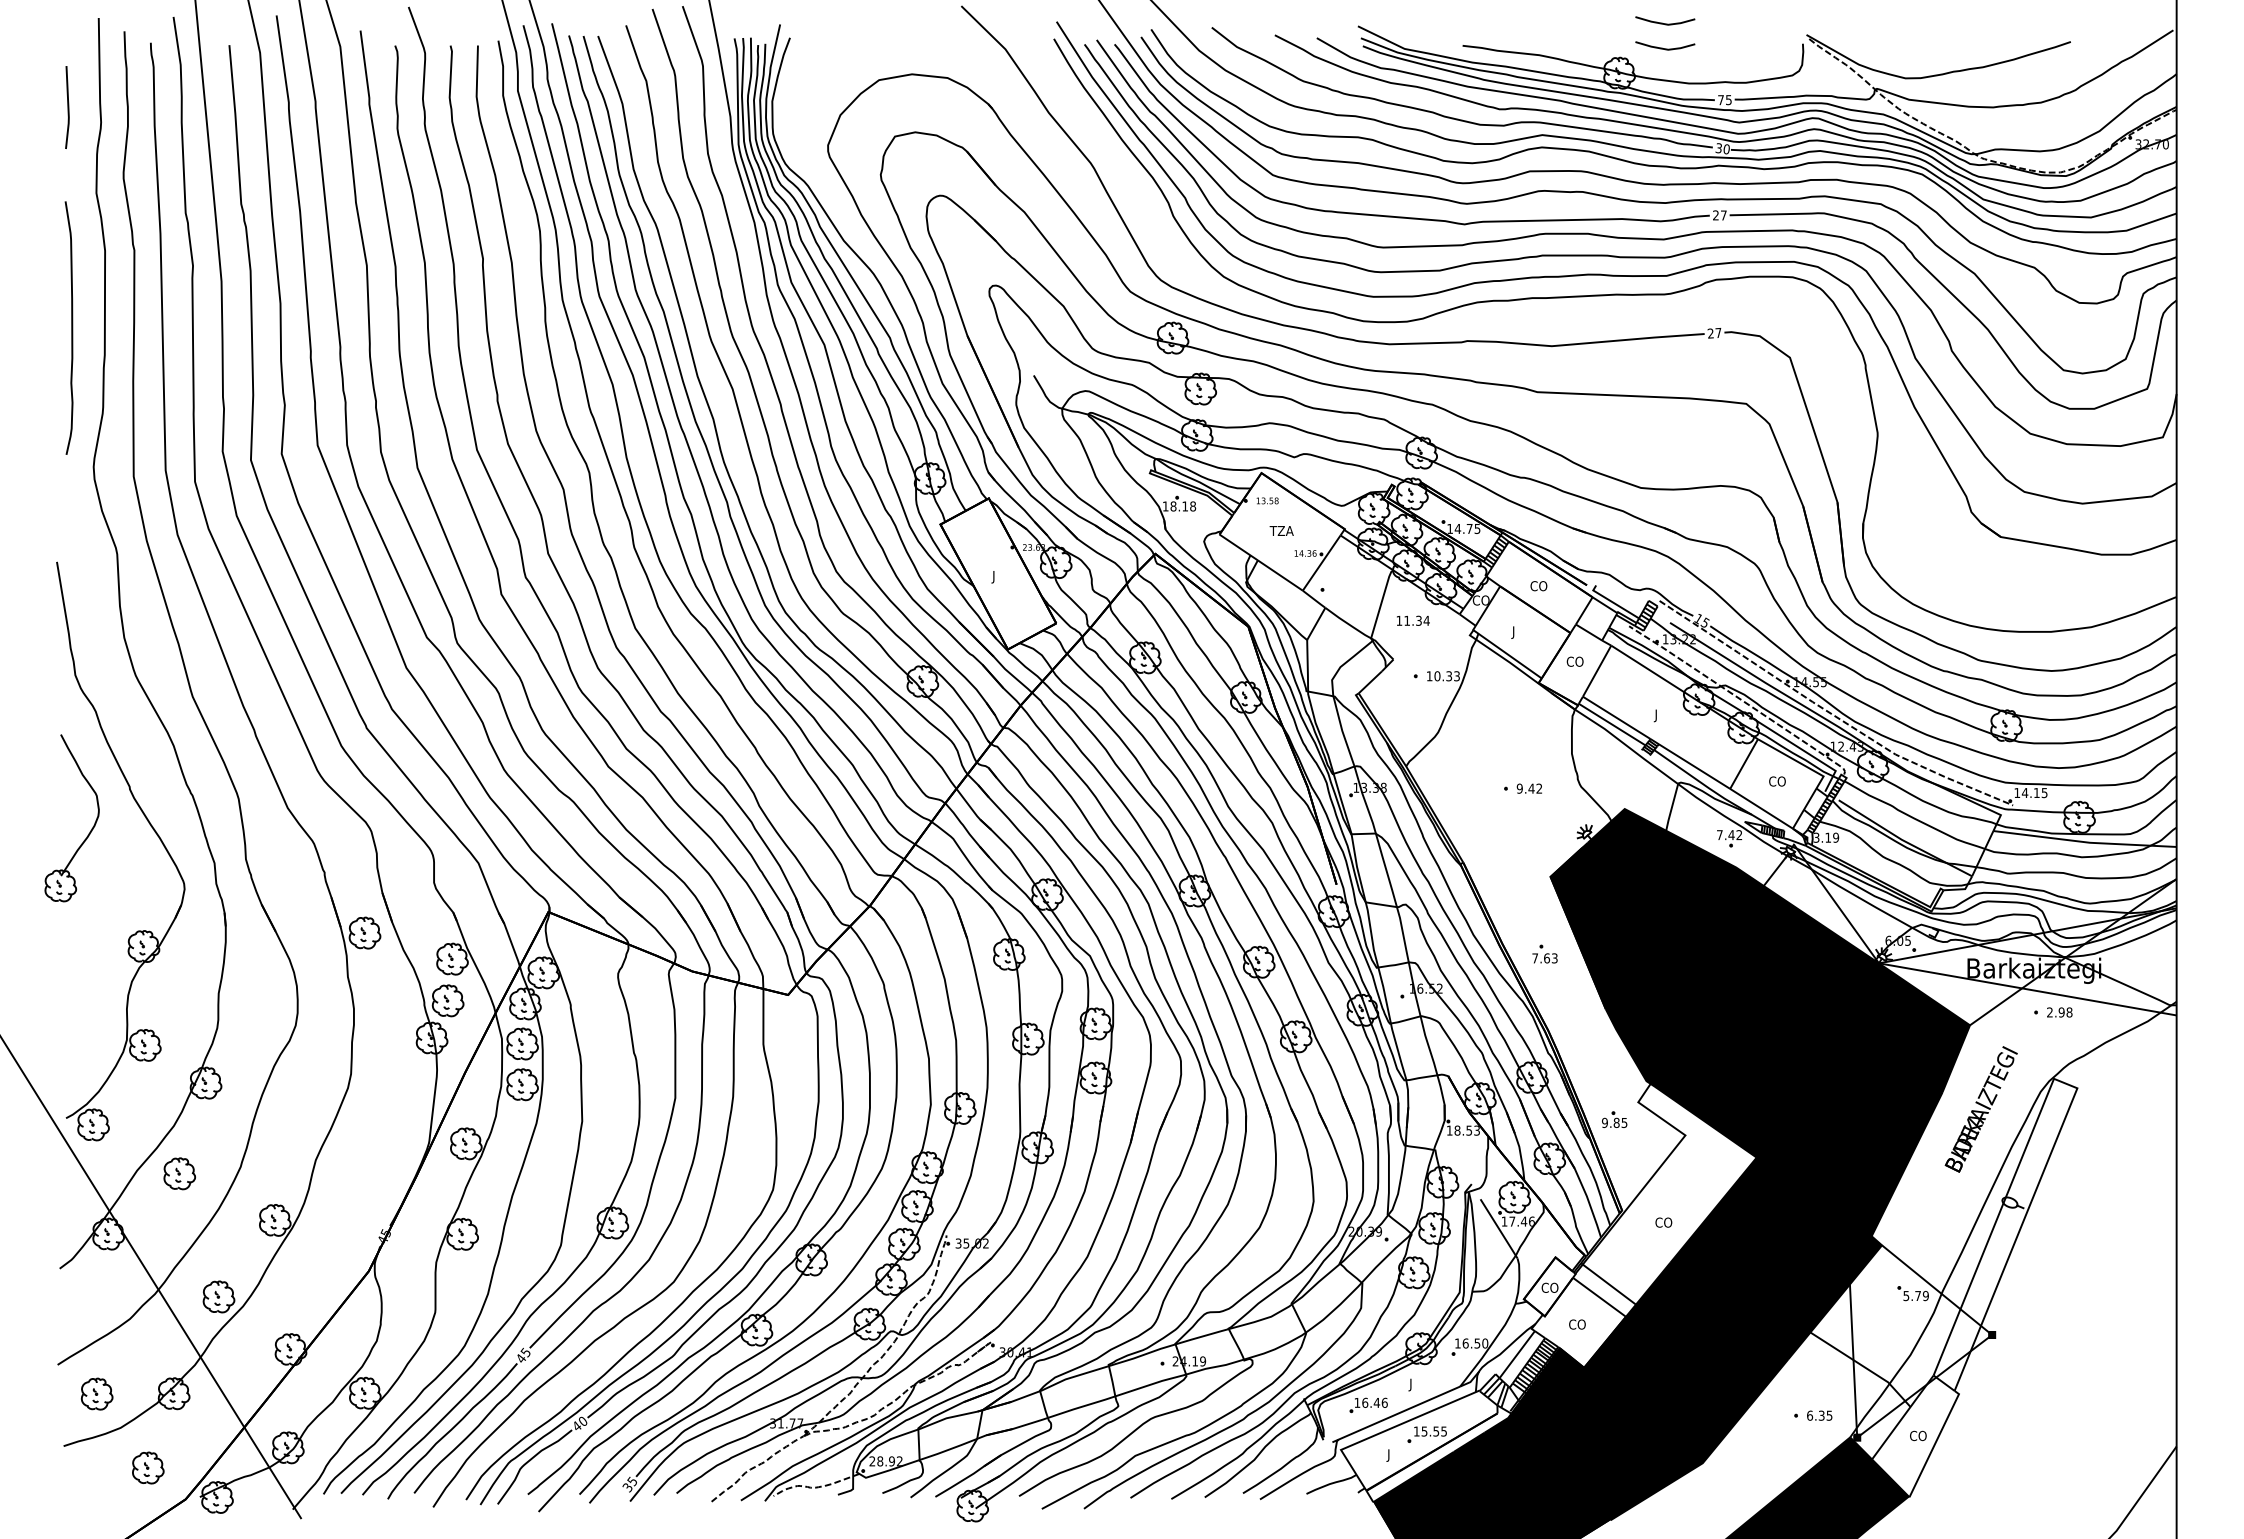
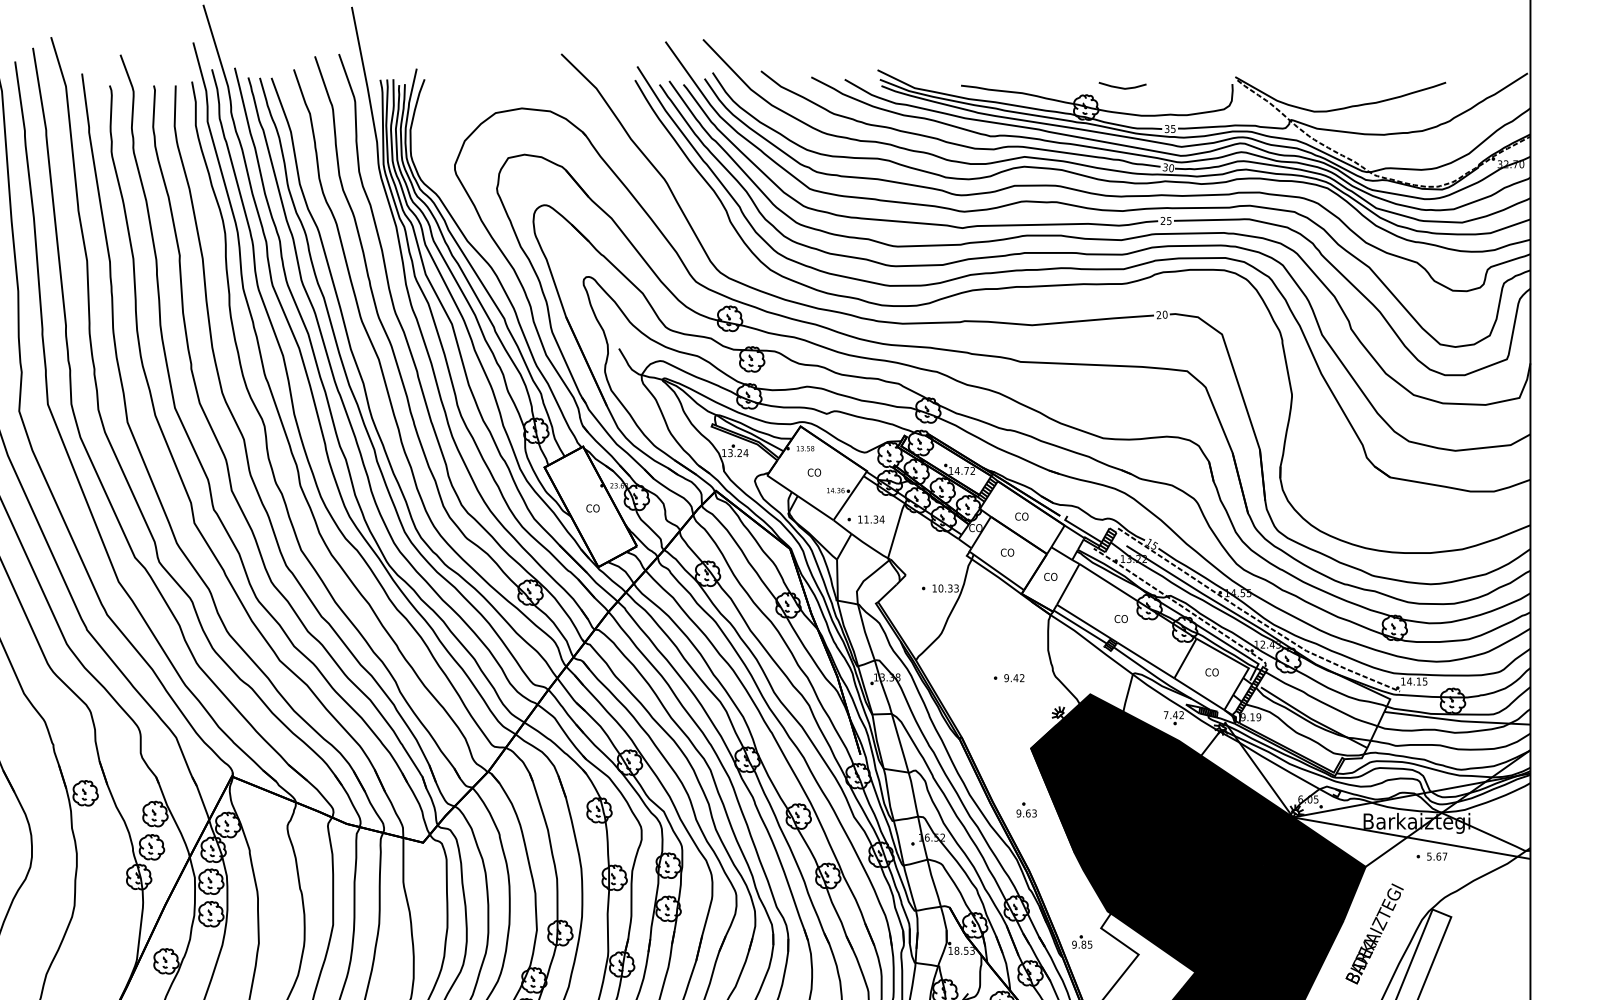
line: (1665, 23) -> (1122, 67), removed
text: (1720, 100) -> (1166, 129), 75 -> 35
text: (1723, 215) -> (1169, 221), 27 -> 25
text: (1718, 332) -> (1165, 314), 27 -> 20
text: (1183, 506) -> (738, 453), 18.18 -> 13.24
text: (1477, 528) -> (972, 470), 14.75 -> 14.72
text: (1281, 530) -> (816, 472), TZA -> CO
text: (1000, 576) -> (592, 508), J -> CO
text: (1413, 620) -> (871, 519), moved
text: (1520, 632) -> (1007, 553), J -> CO
text: (1662, 715) -> (1120, 619), J -> CO
text: (1816, 837) -> (1243, 717), 3.19 -> 9.19
text: (1535, 958) -> (1019, 813), 7.63 -> 9.63
text: (2059, 1012) -> (1437, 856), 2.98 -> 5.67

